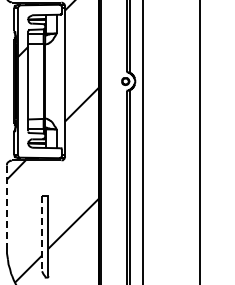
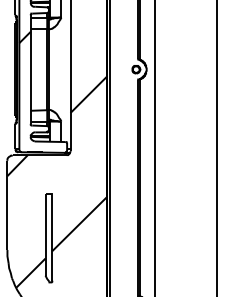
line: (6, 207) -> (6, 206), dashed -> solid
line: (42, 234) -> (45, 235), dashed -> solid

